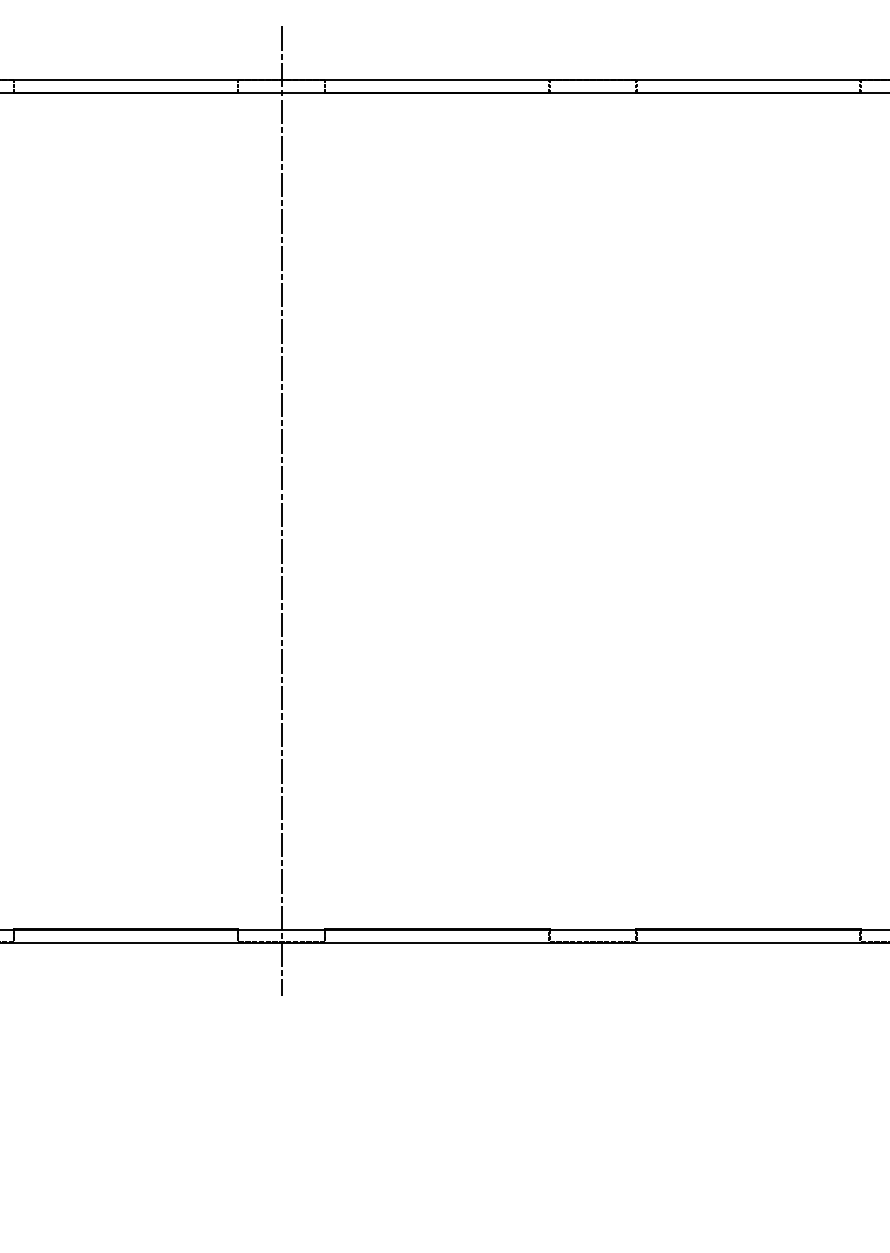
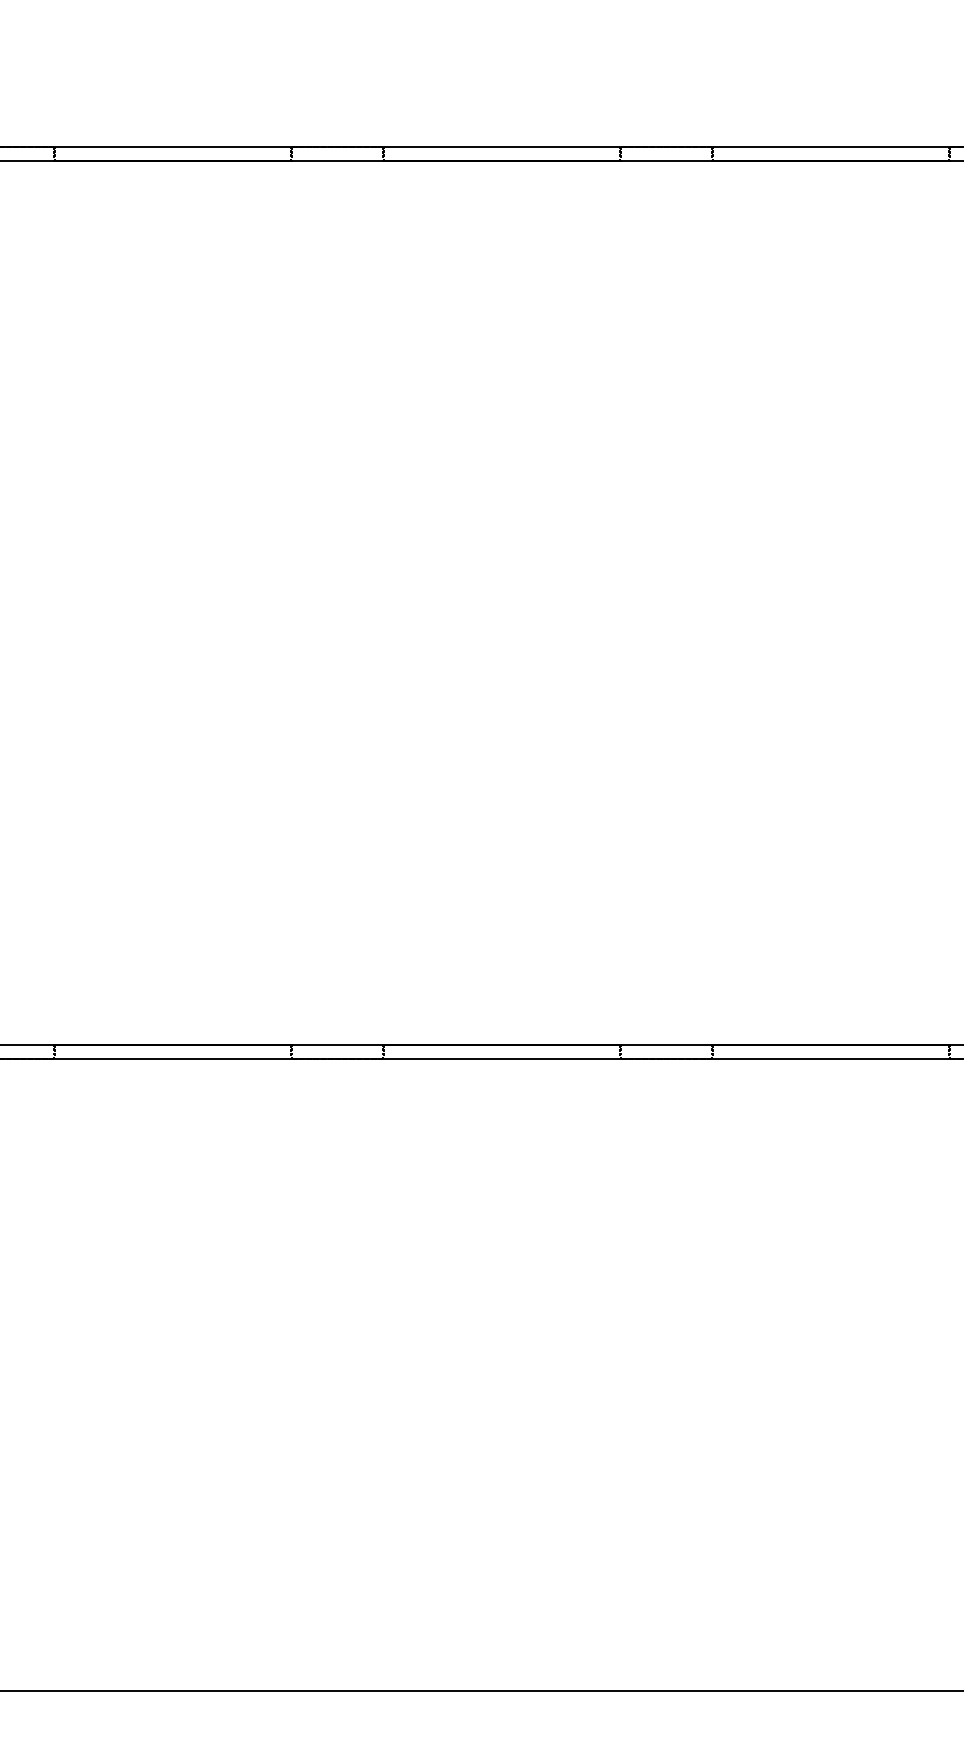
line: (281, 510) -> (337, 602), removed

